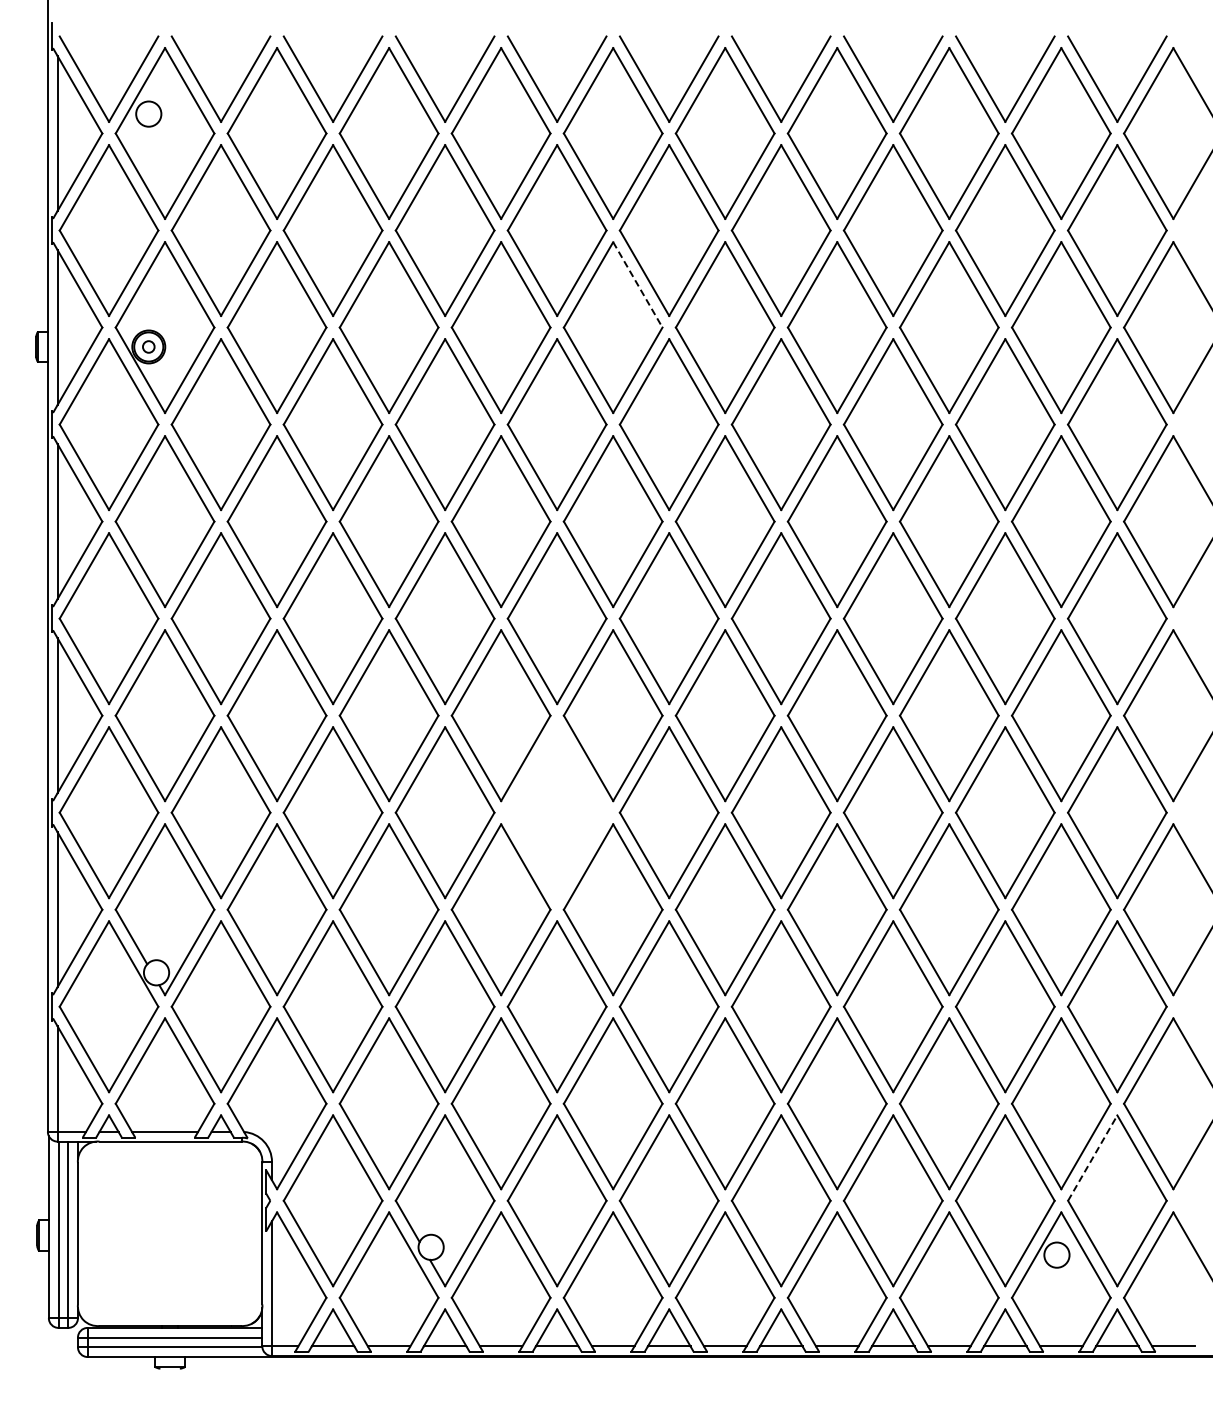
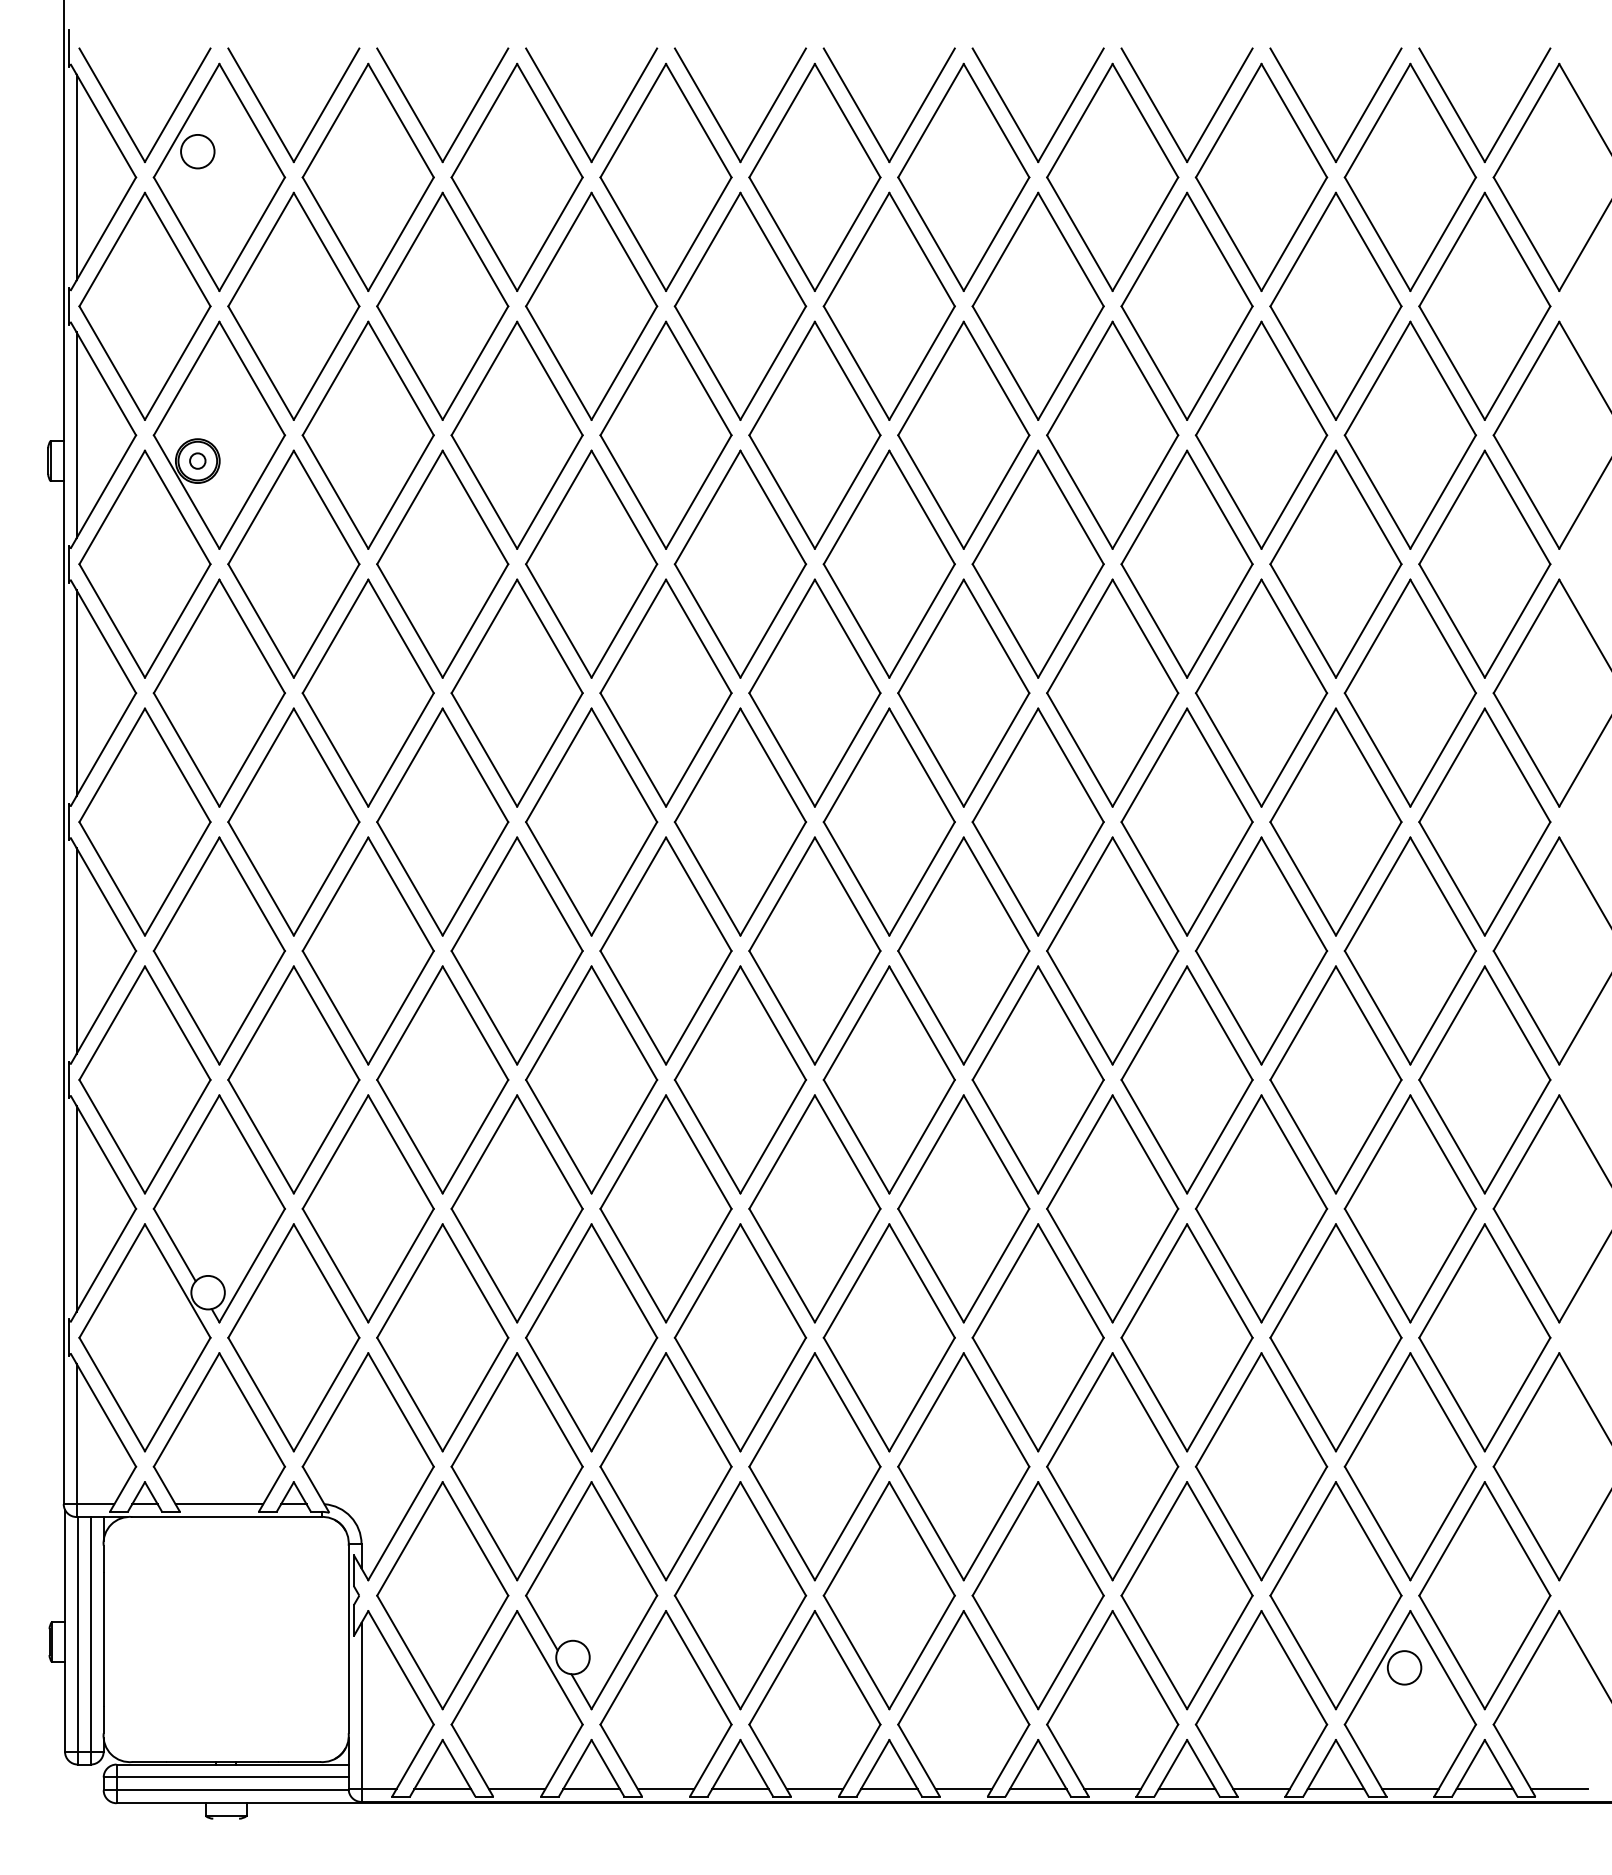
line: (638, 285) -> (848, 379), dashed -> solid
part: (556, 812) -> (739, 1079), added
line: (1092, 1157) -> (1451, 1538), dashed -> solid

